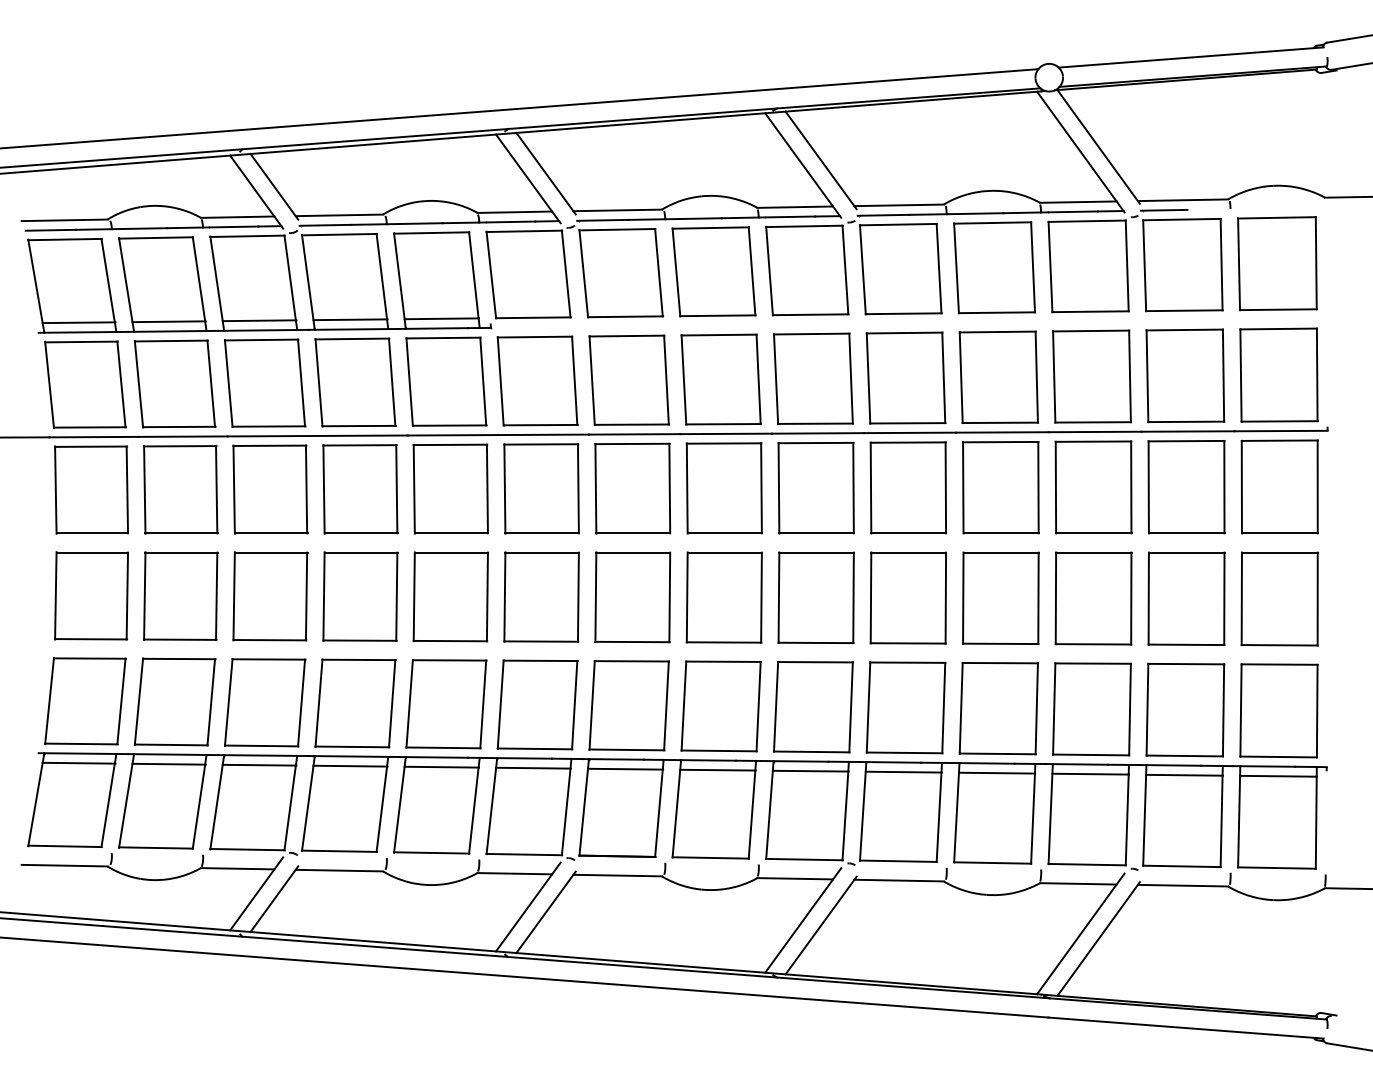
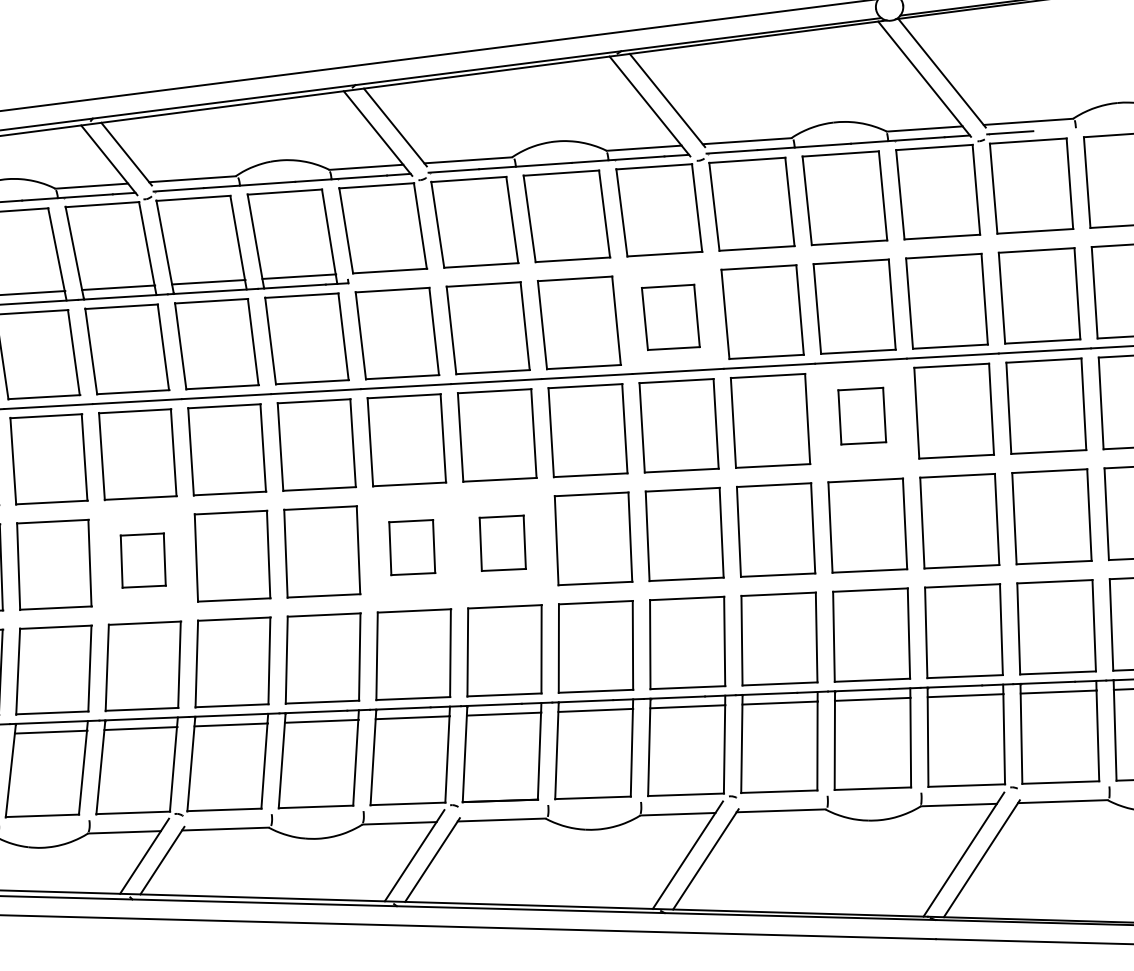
part: (813, 378) -> (670, 317), size x0.7
part: (1000, 487) -> (861, 415), size x0.6
part: (270, 596) -> (143, 560), size x0.6
part: (541, 596) -> (412, 547), size x0.6
part: (632, 597) -> (502, 543), size x0.6

